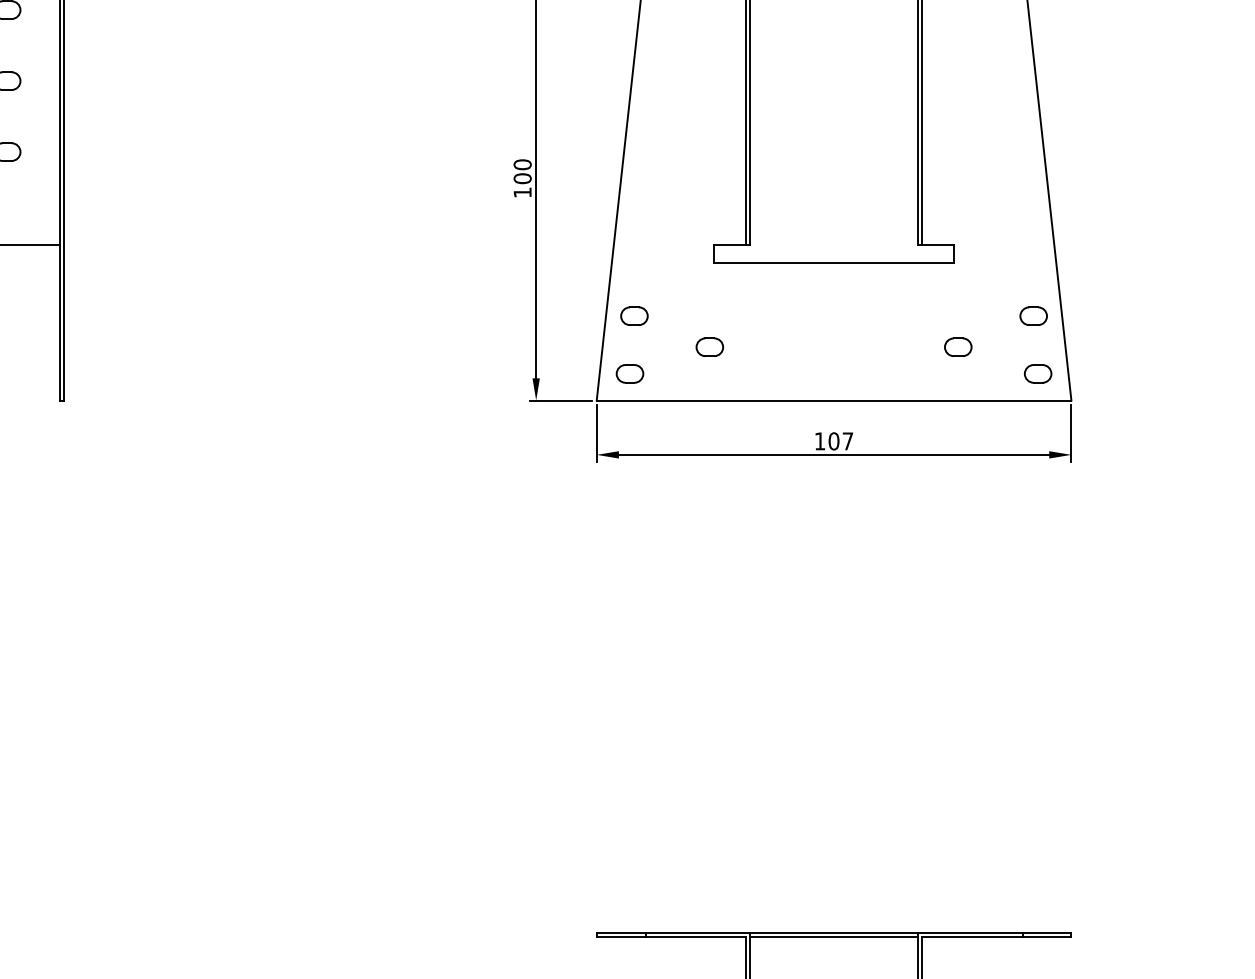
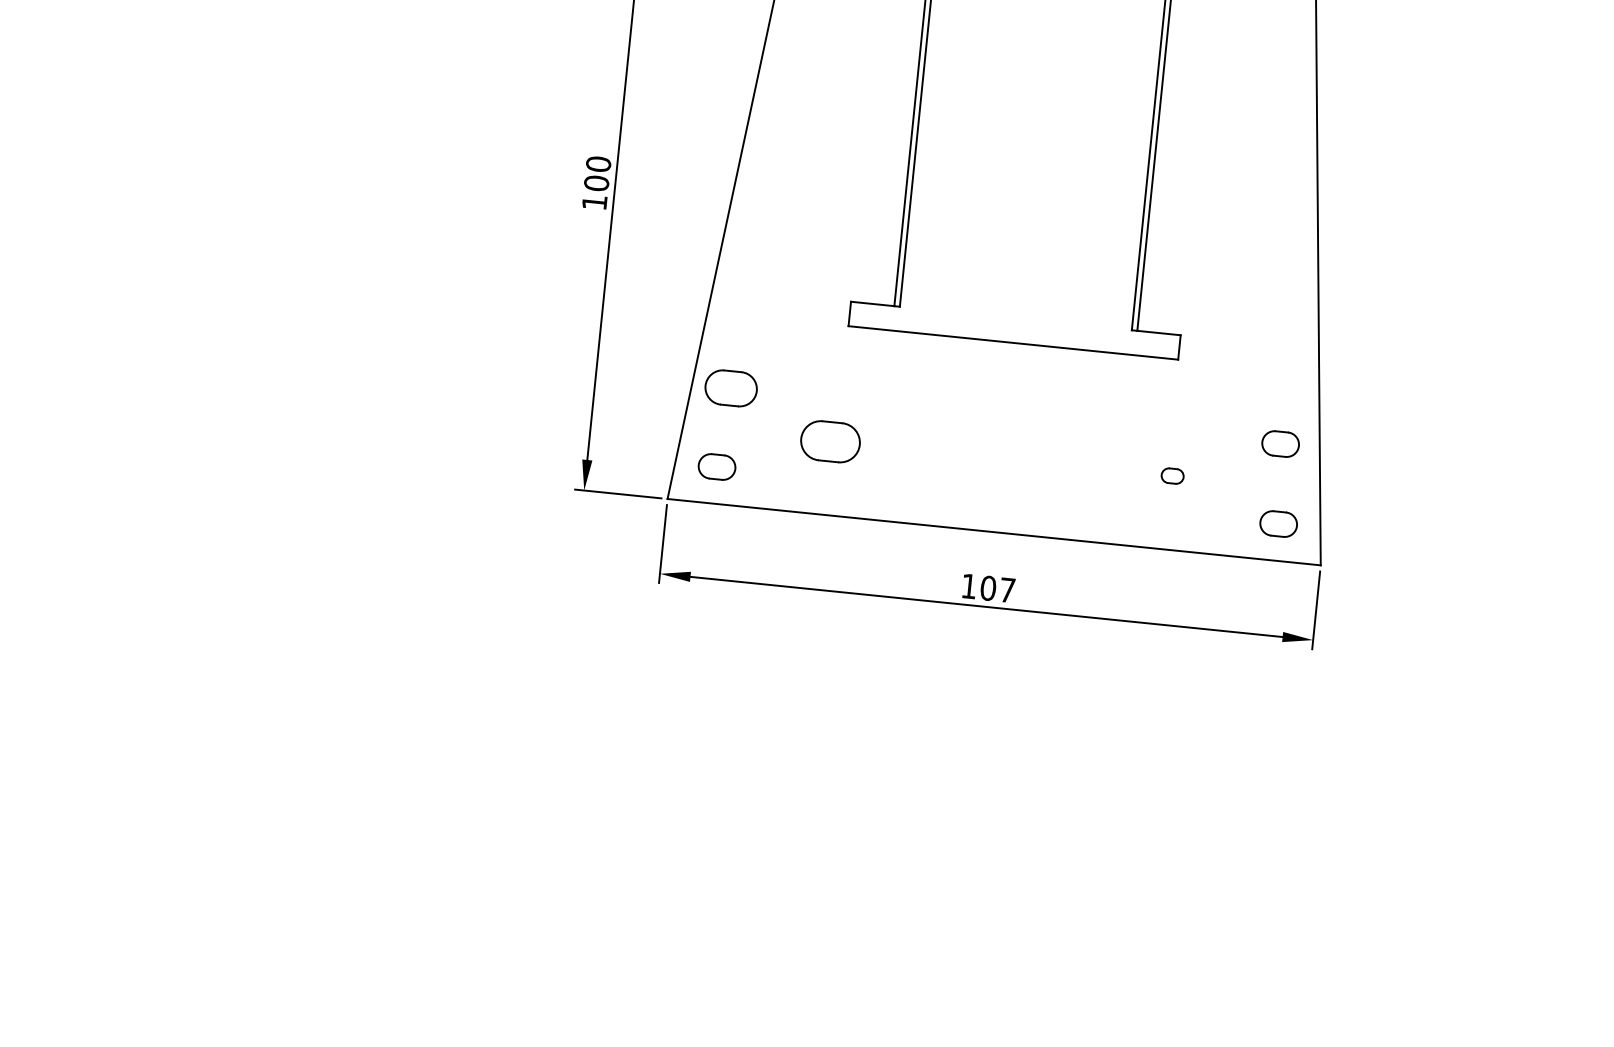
part: (634, 315) -> (731, 387), size x1.4
part: (709, 346) -> (830, 440), size x1.6
part: (958, 346) -> (1172, 475), size x0.6

